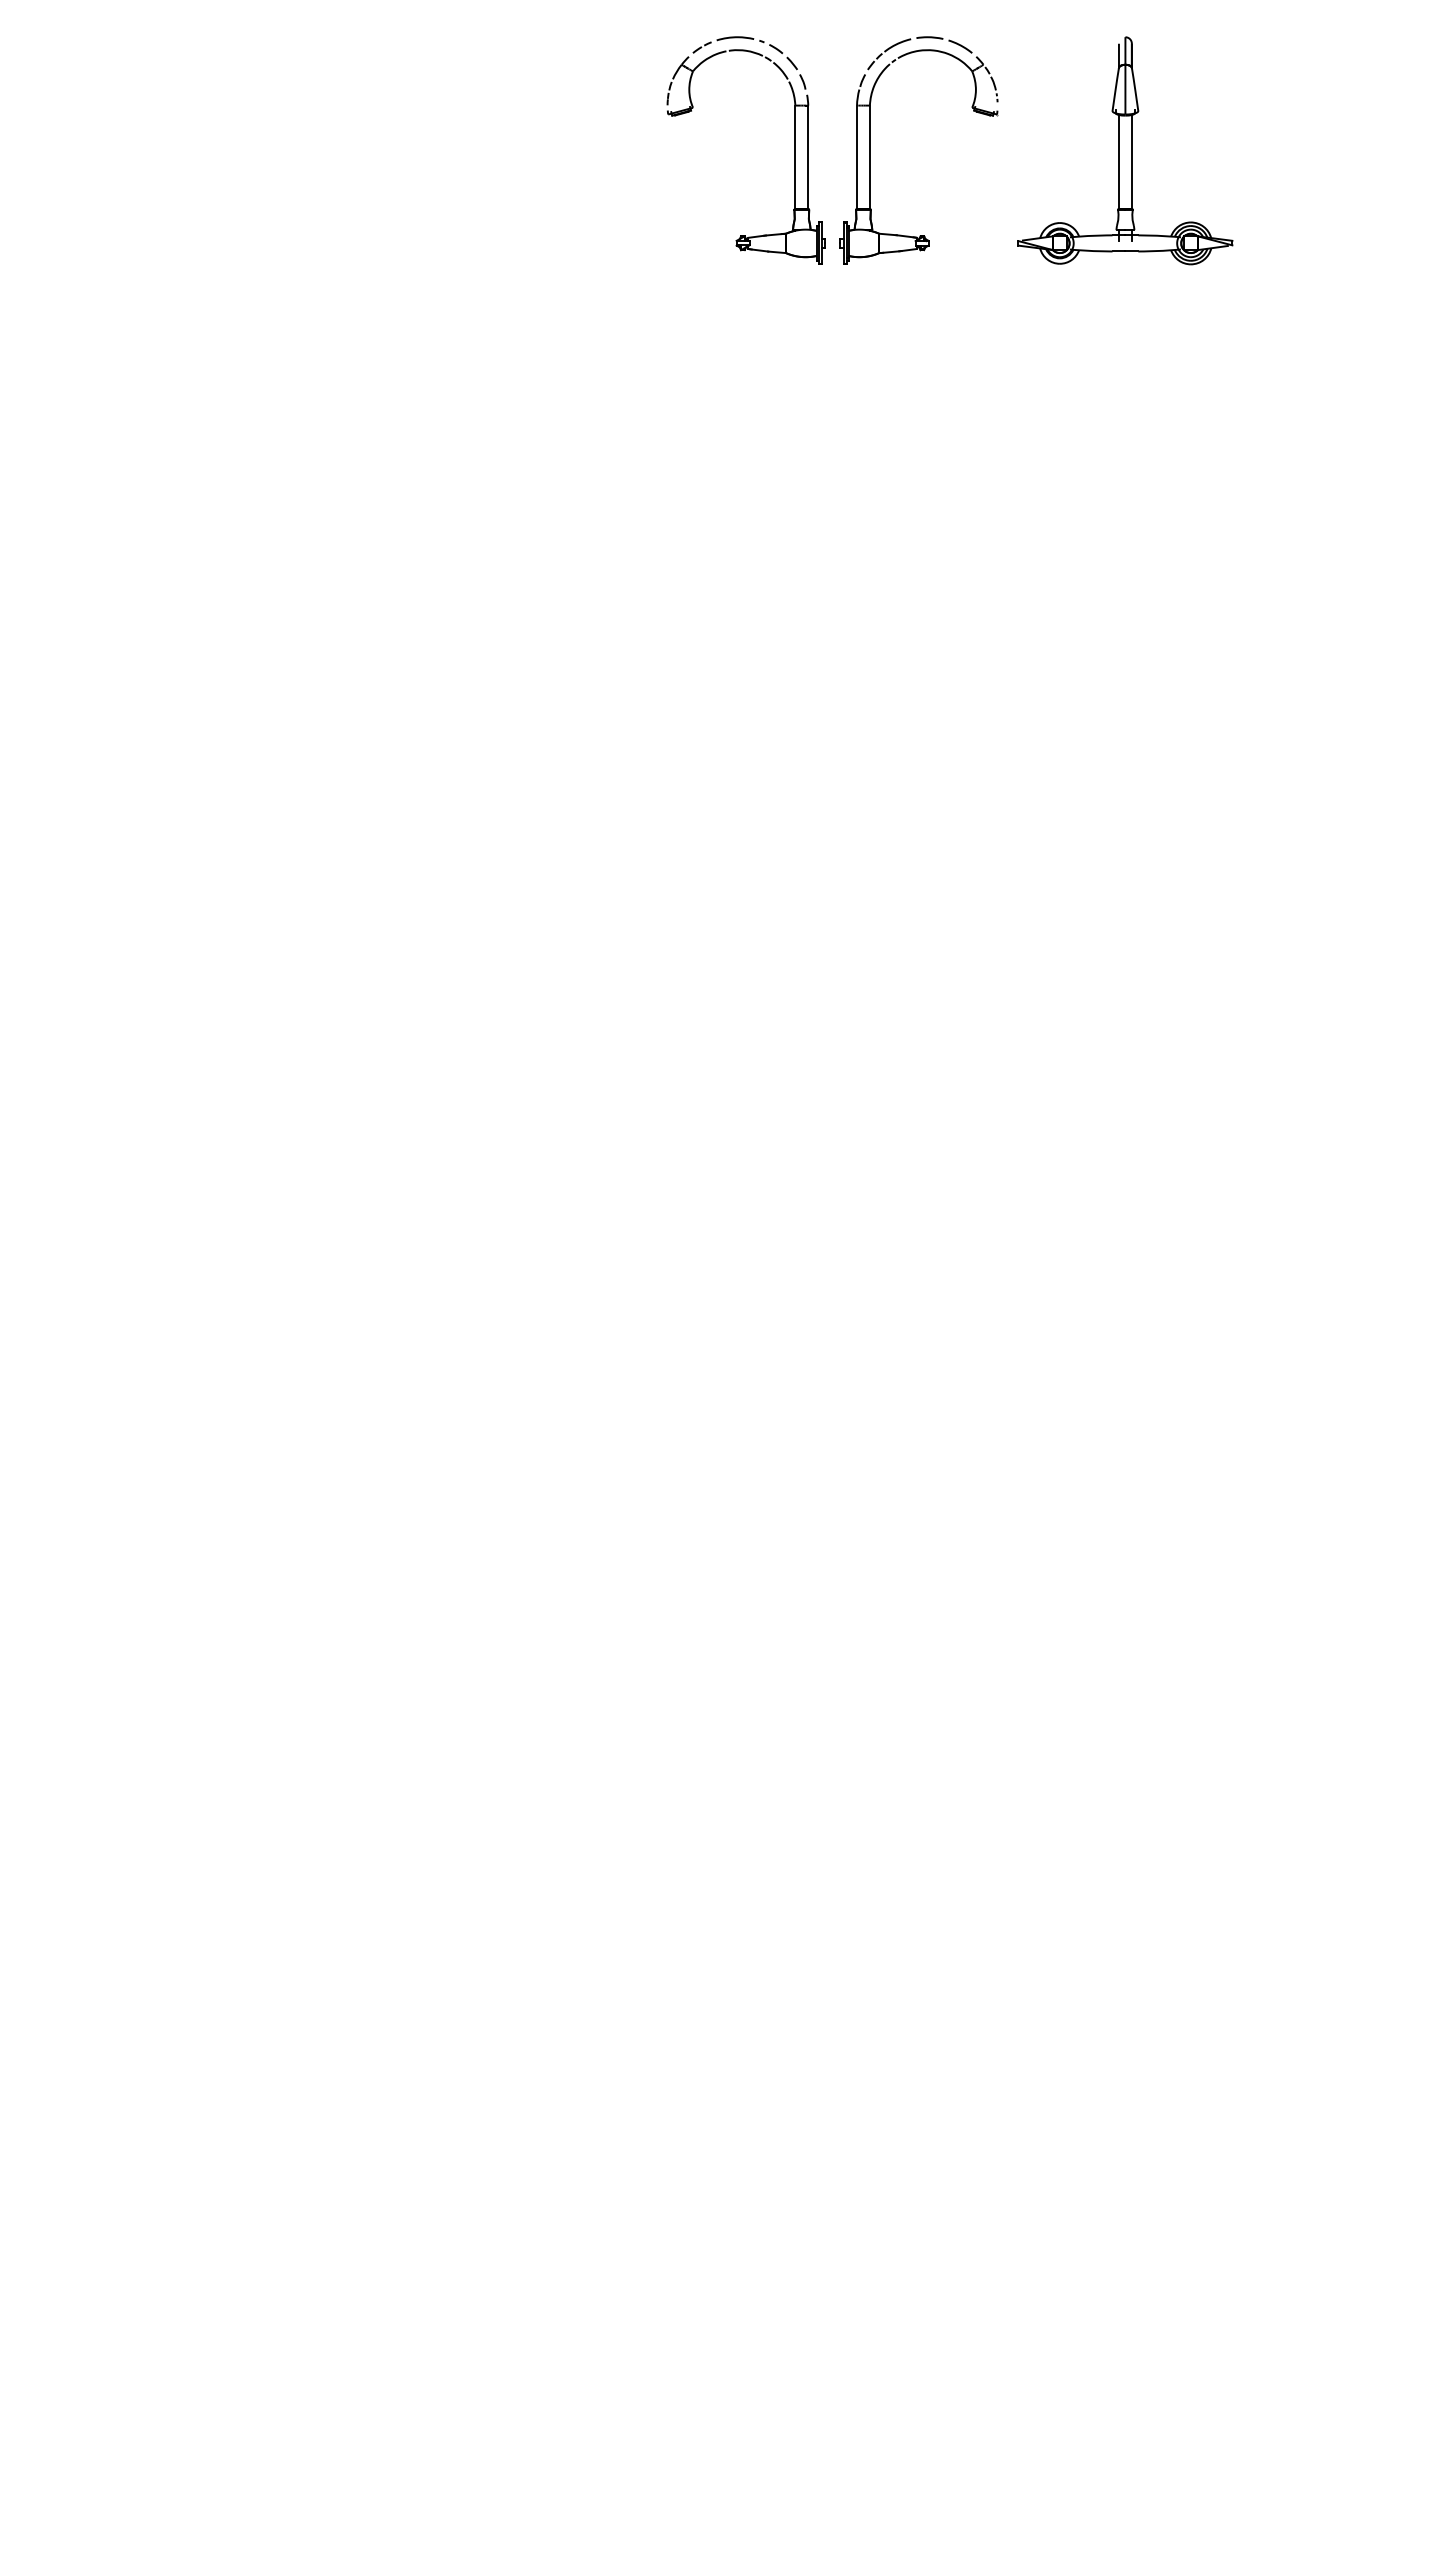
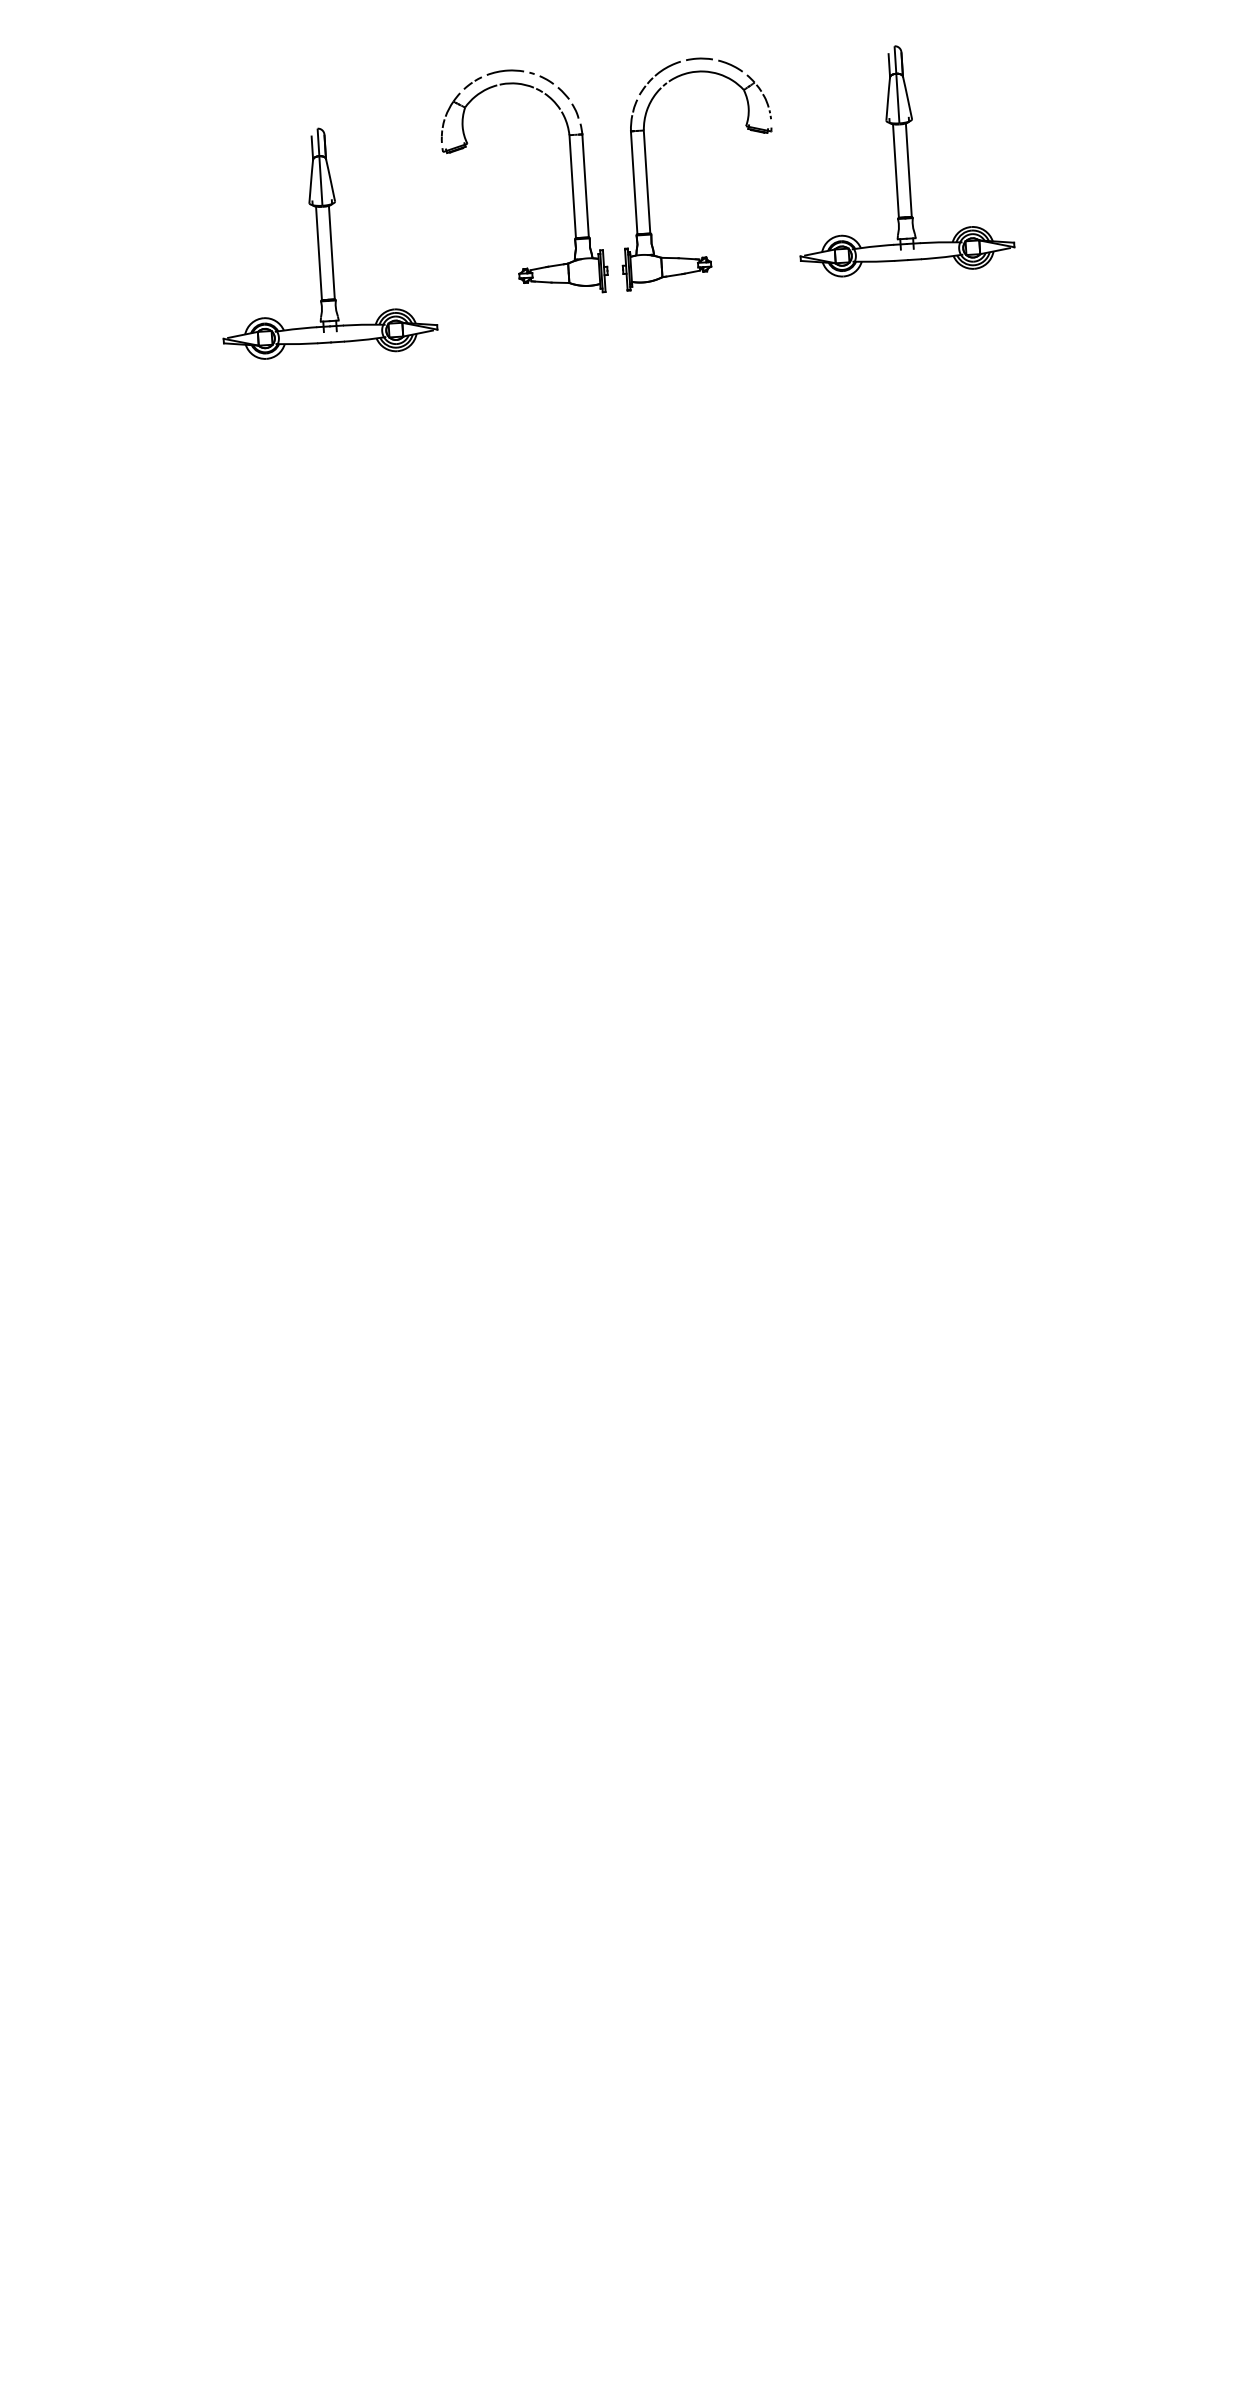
part: (544, 196) -> (324, 241), added

